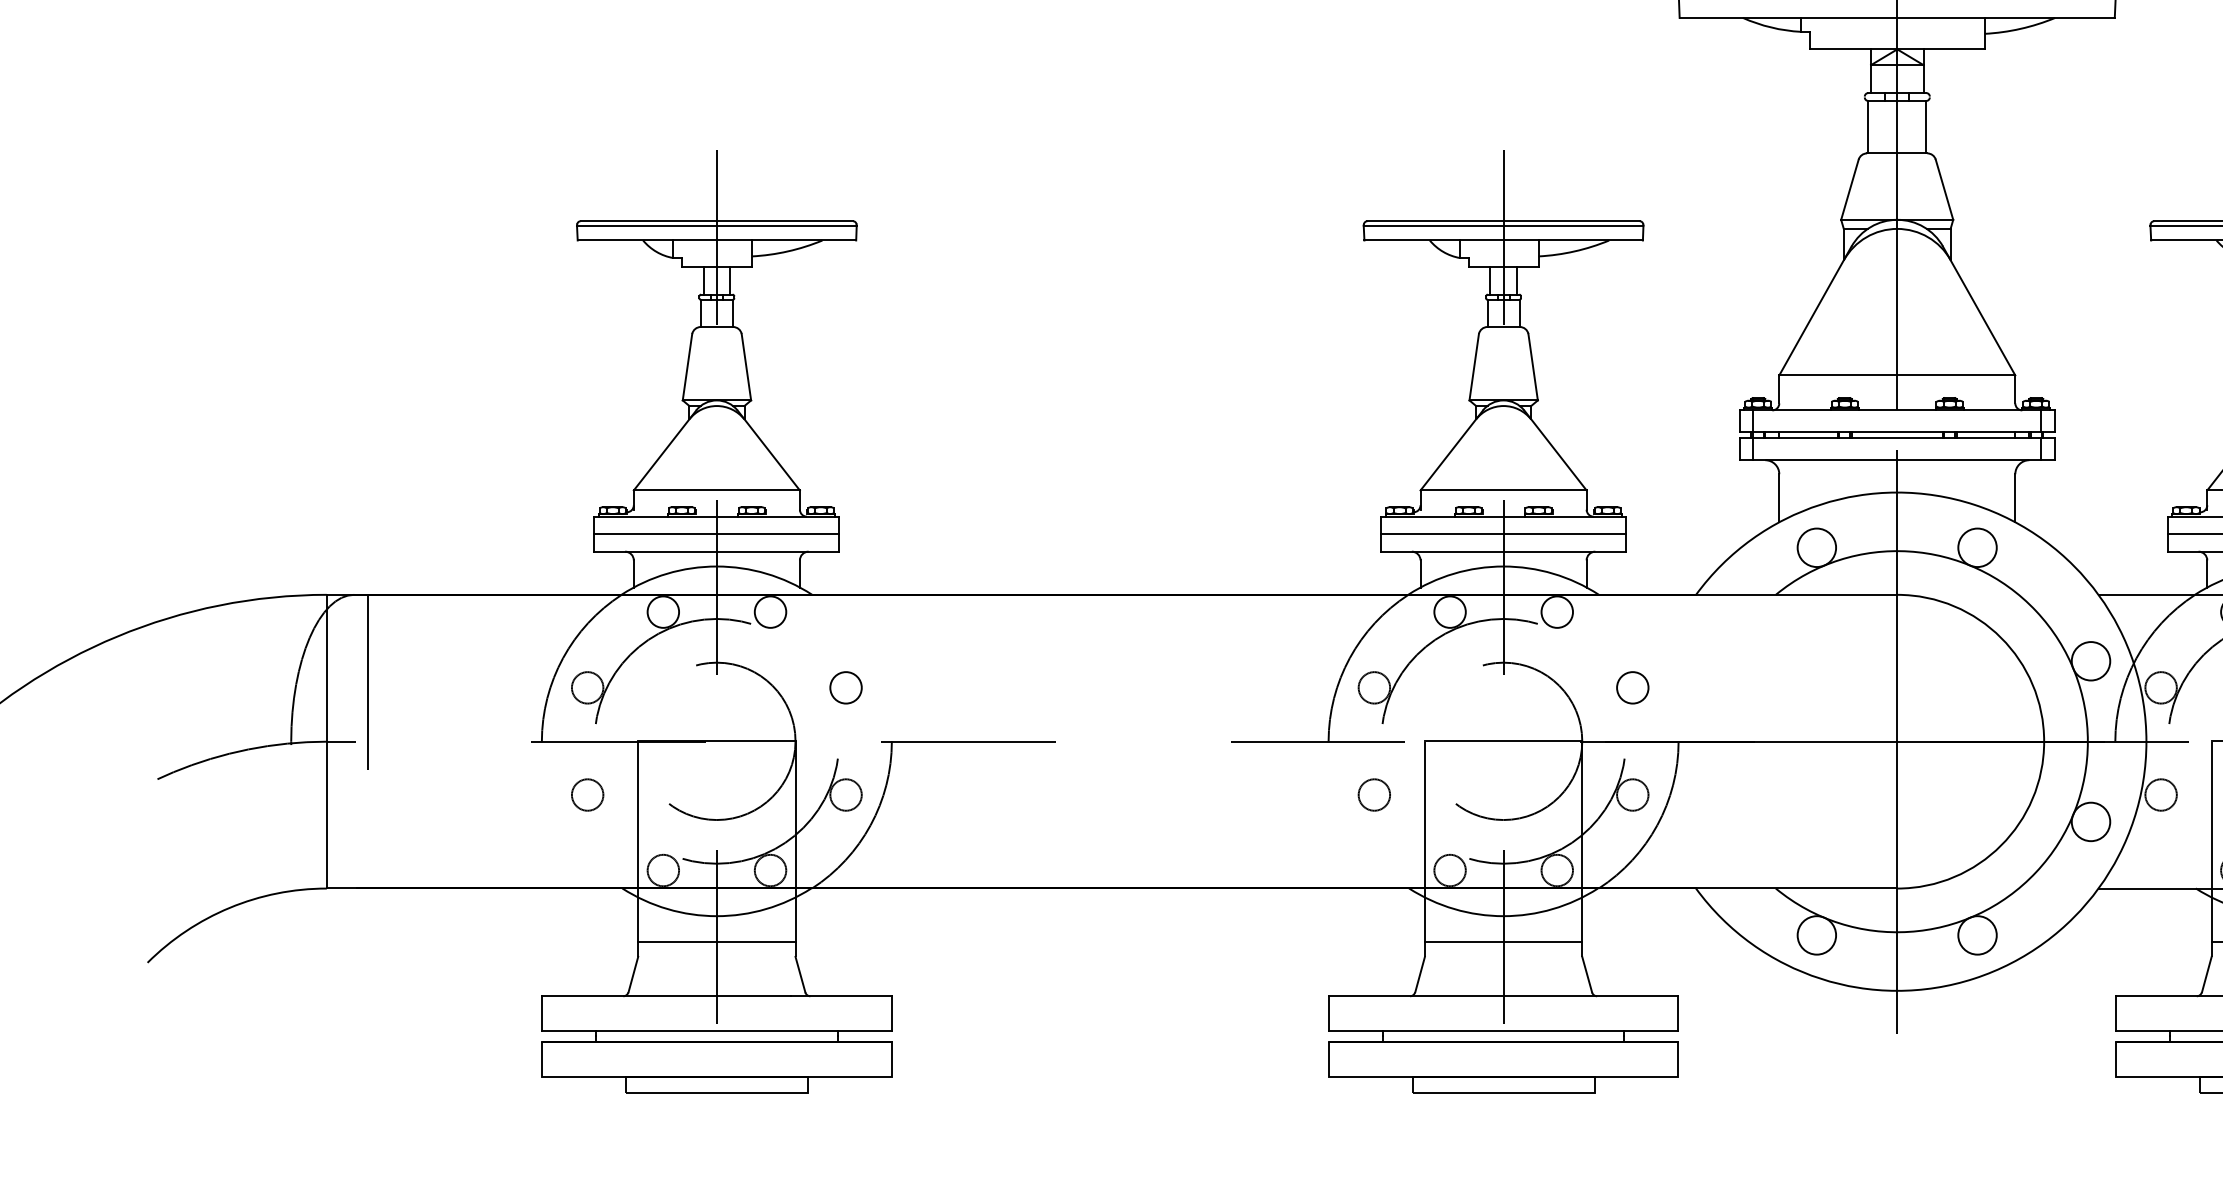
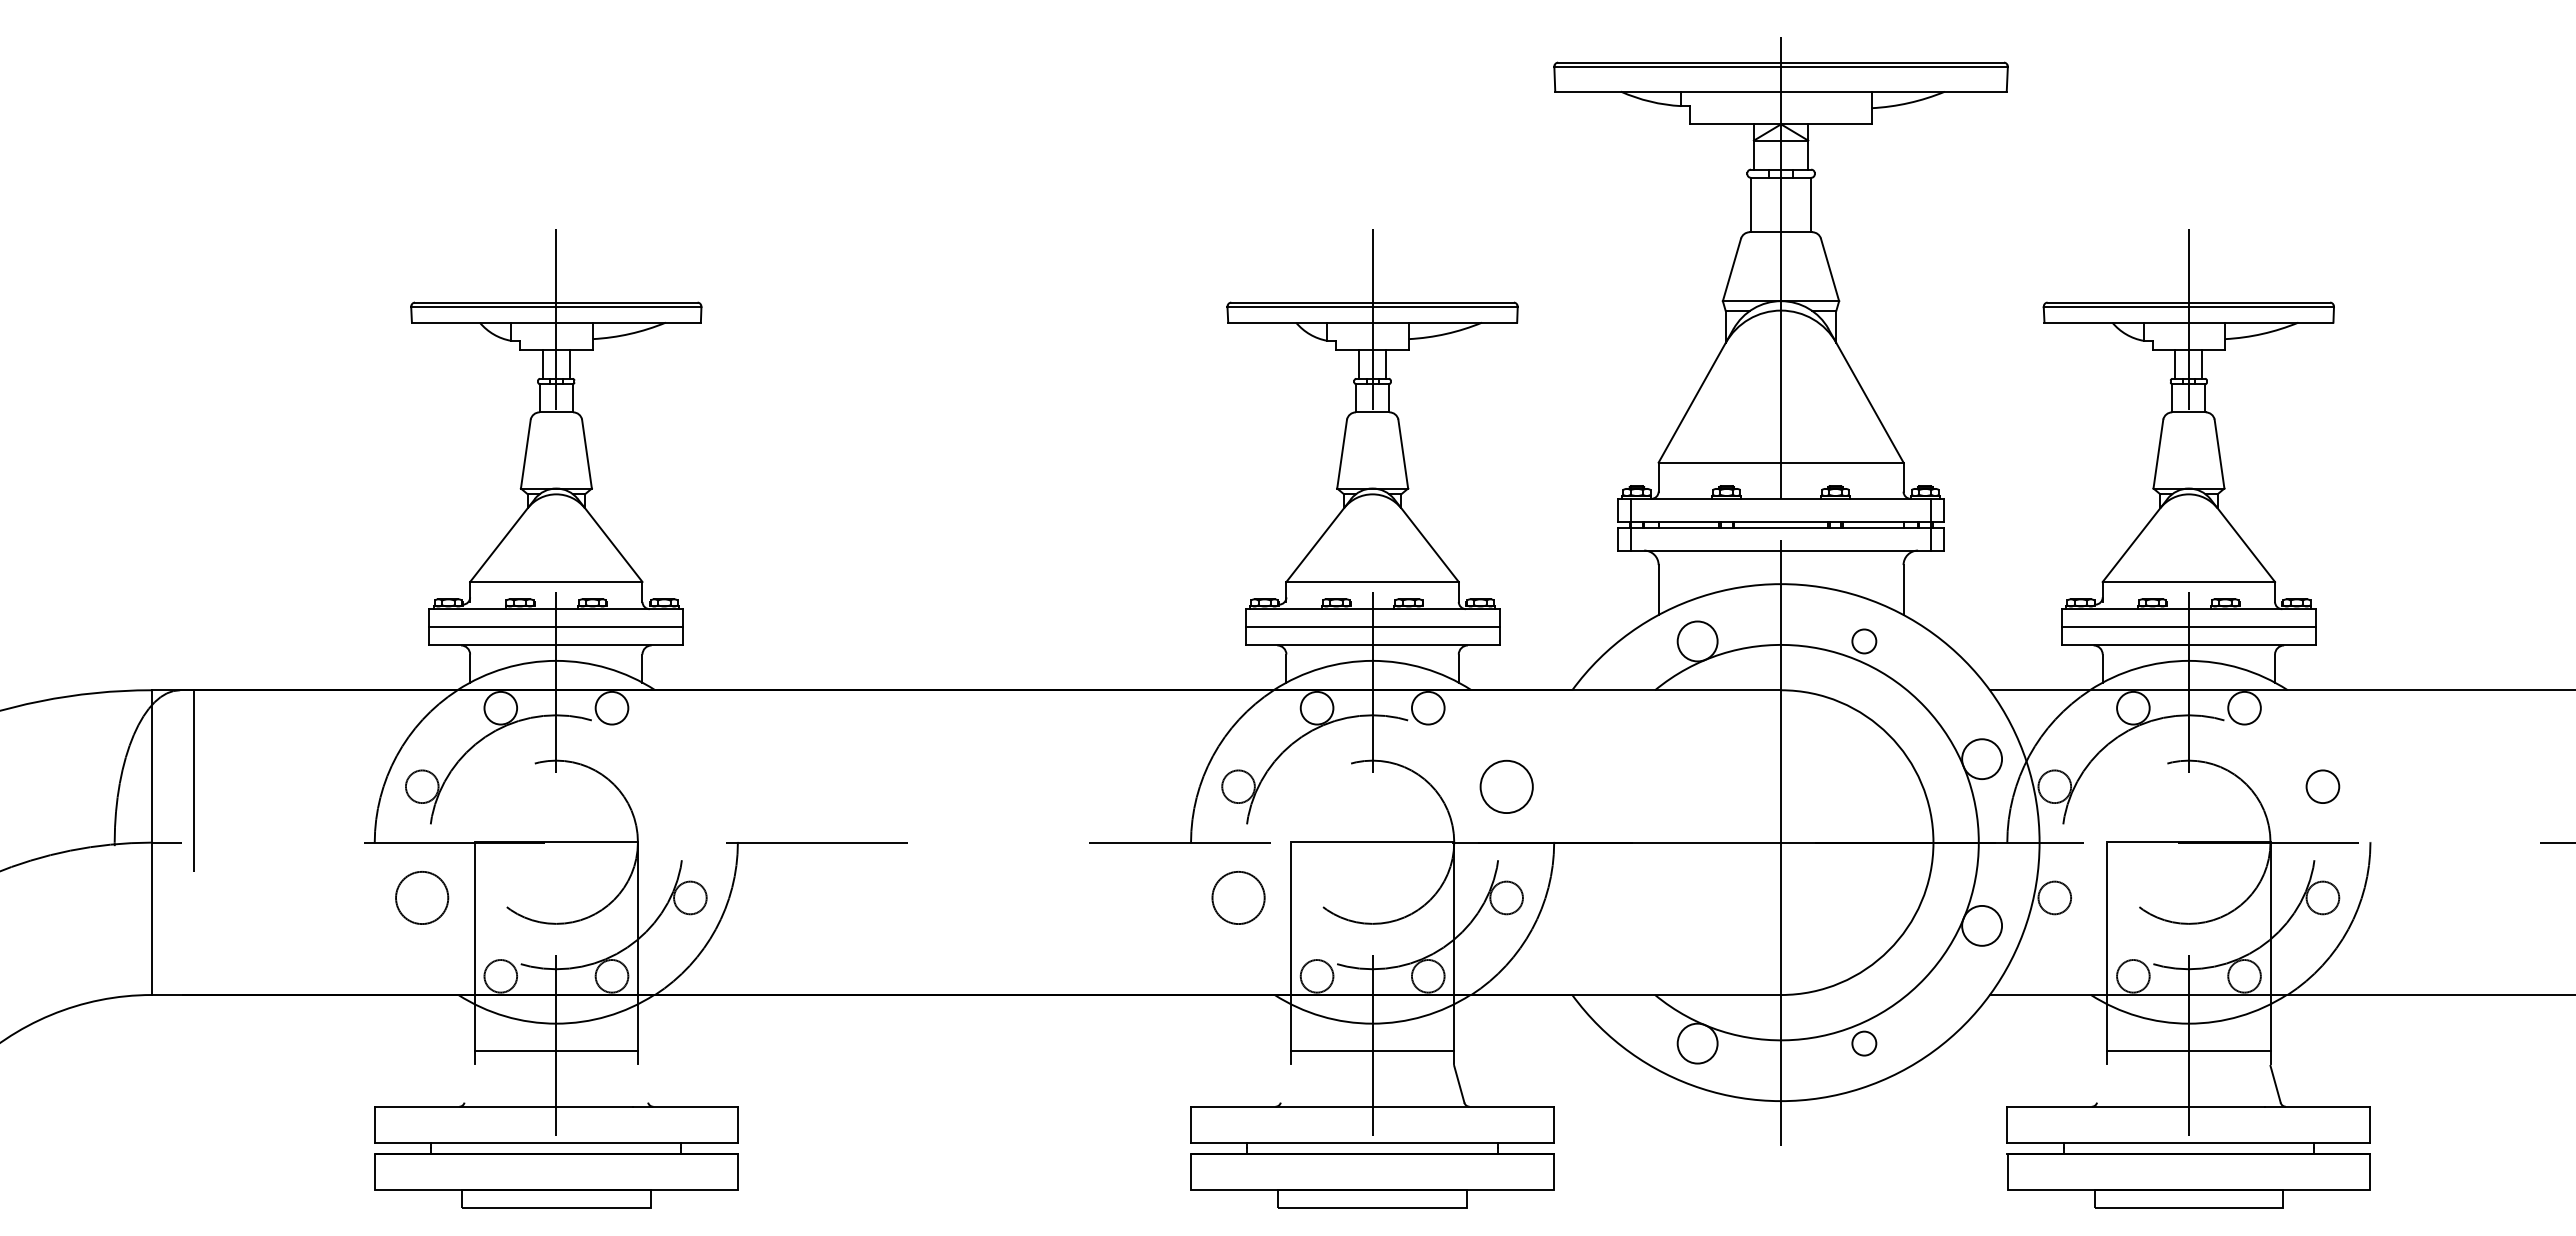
circle: (1977, 547) -> (1864, 641), size x0.6
circle: (846, 687) -> (690, 786), removed
circle: (1632, 687) -> (1506, 786), size x1.6
circle: (587, 794) -> (422, 897), size x1.6
circle: (1374, 794) -> (1238, 897), size x1.6
circle: (1977, 935) -> (1864, 1043), size x0.6
line: (633, 973) -> (469, 1083), removed
line: (799, 973) -> (642, 1083), removed
line: (1419, 973) -> (1285, 1083), removed
line: (2207, 973) -> (2102, 1083), removed

